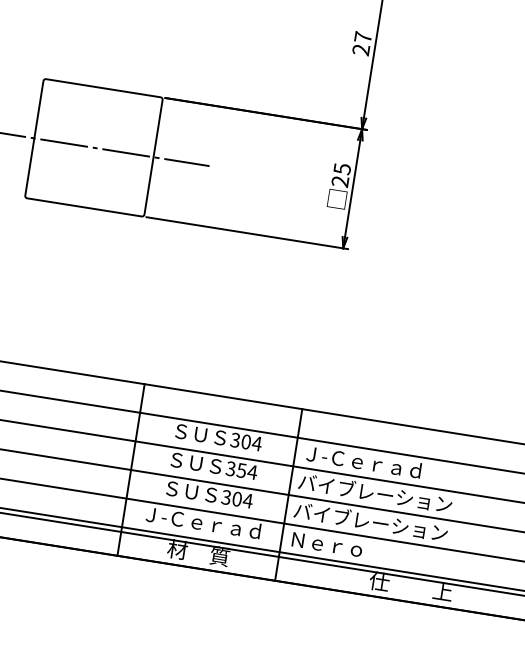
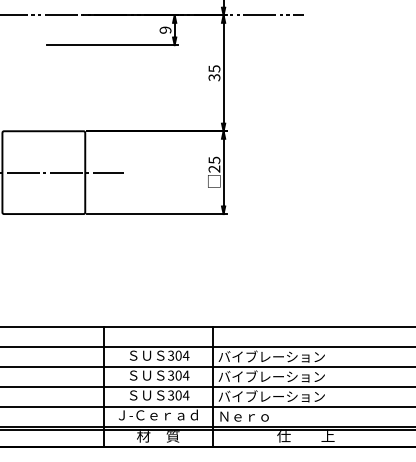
text: (362, 44) -> (214, 73), 27 -> 35
text: (379, 464) -> (271, 356), Ｊ-Ｃｅｒａｄ -> バイブレーション
text: (241, 470) -> (178, 375), 354 -> 304

